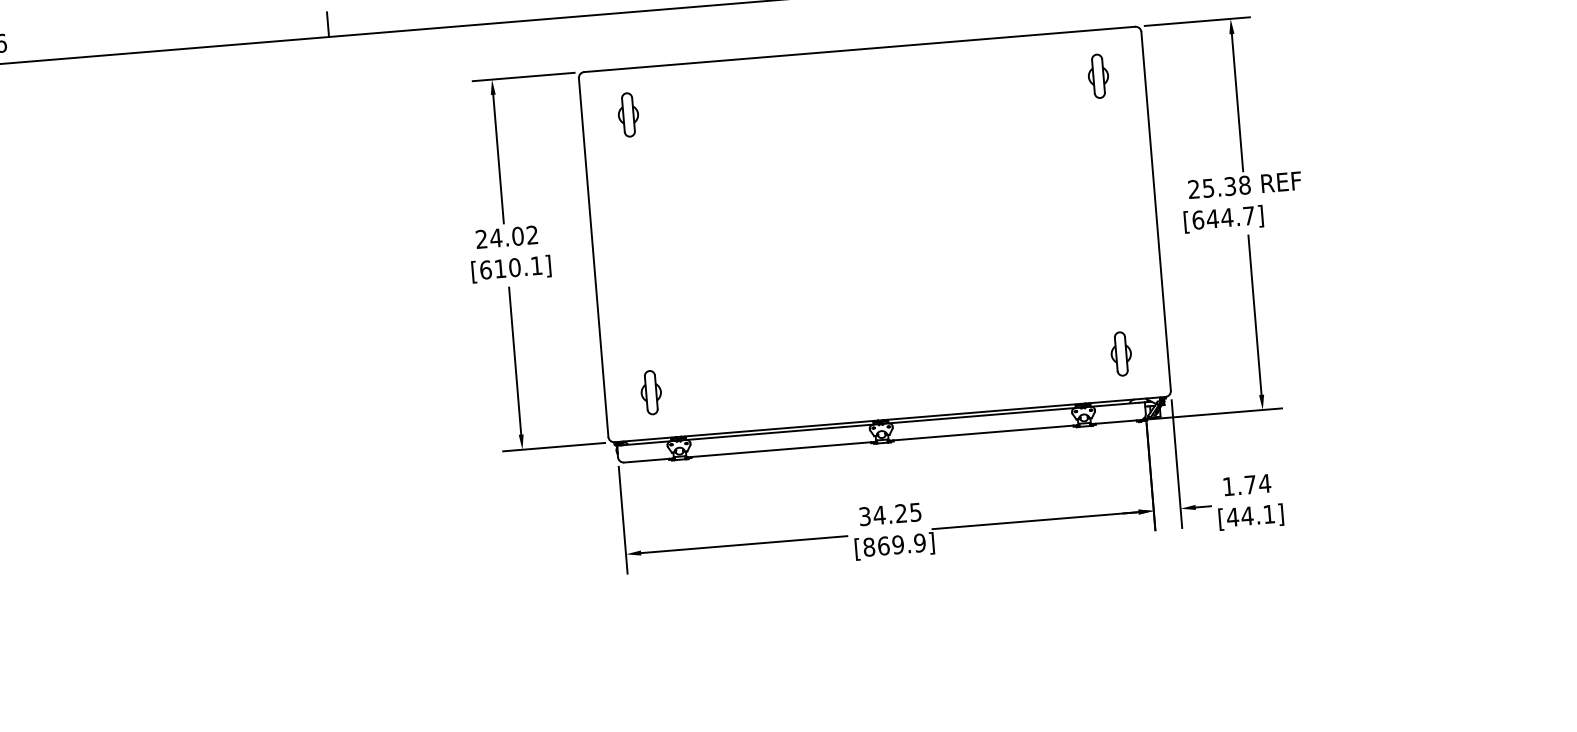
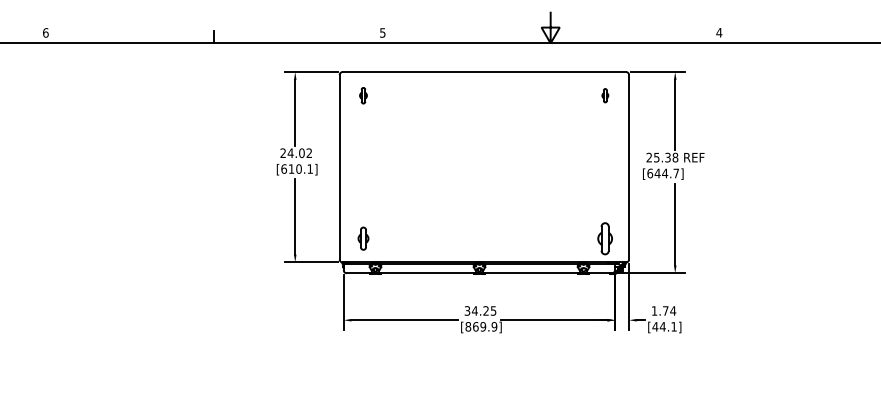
part: (1098, 75) -> (605, 95), size x0.6
part: (628, 114) -> (363, 95), size x0.7
part: (1121, 353) -> (605, 238), size x1.4

